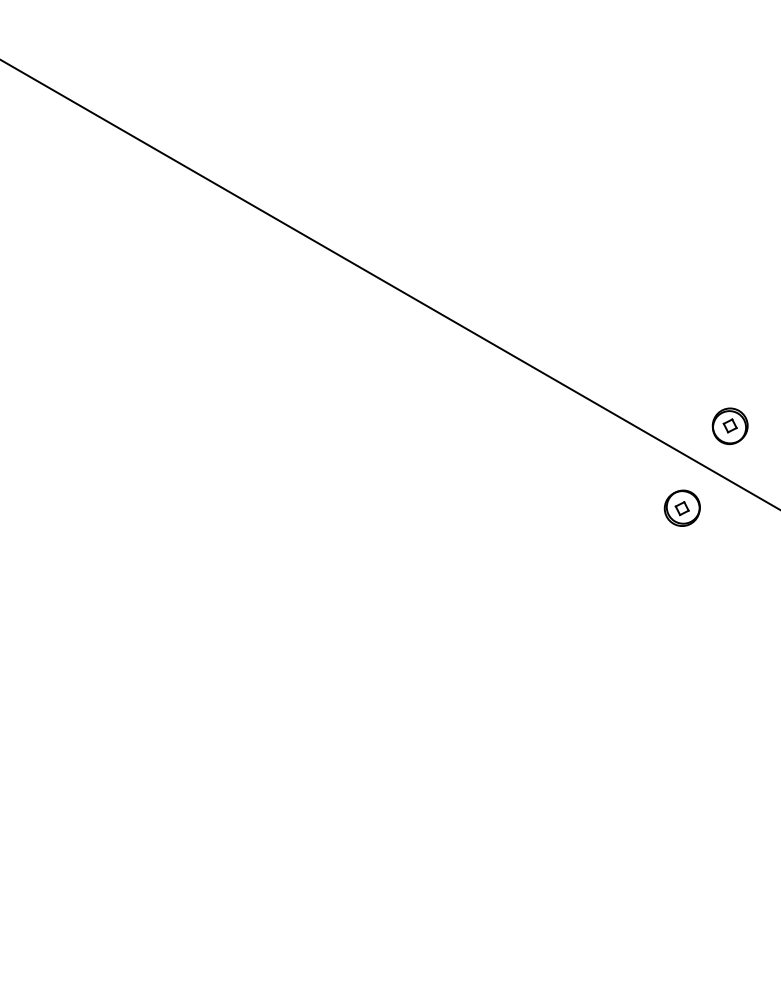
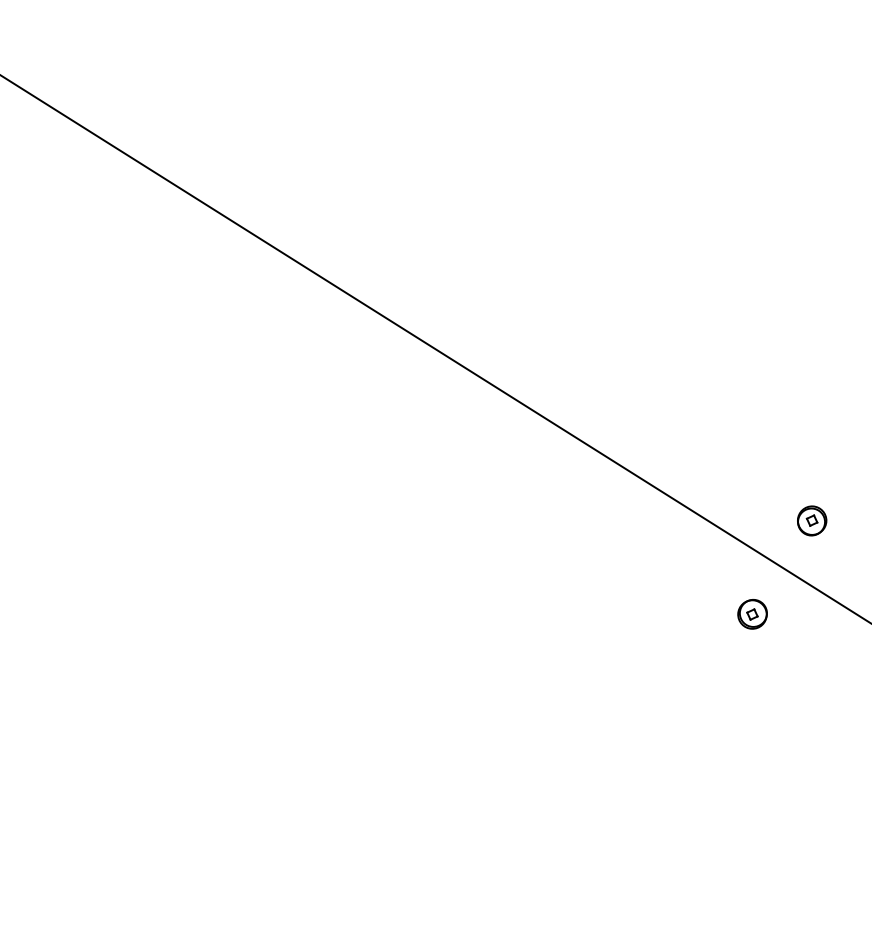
part: (729, 426) -> (811, 521), size x0.7
part: (681, 507) -> (751, 613), size x0.7

